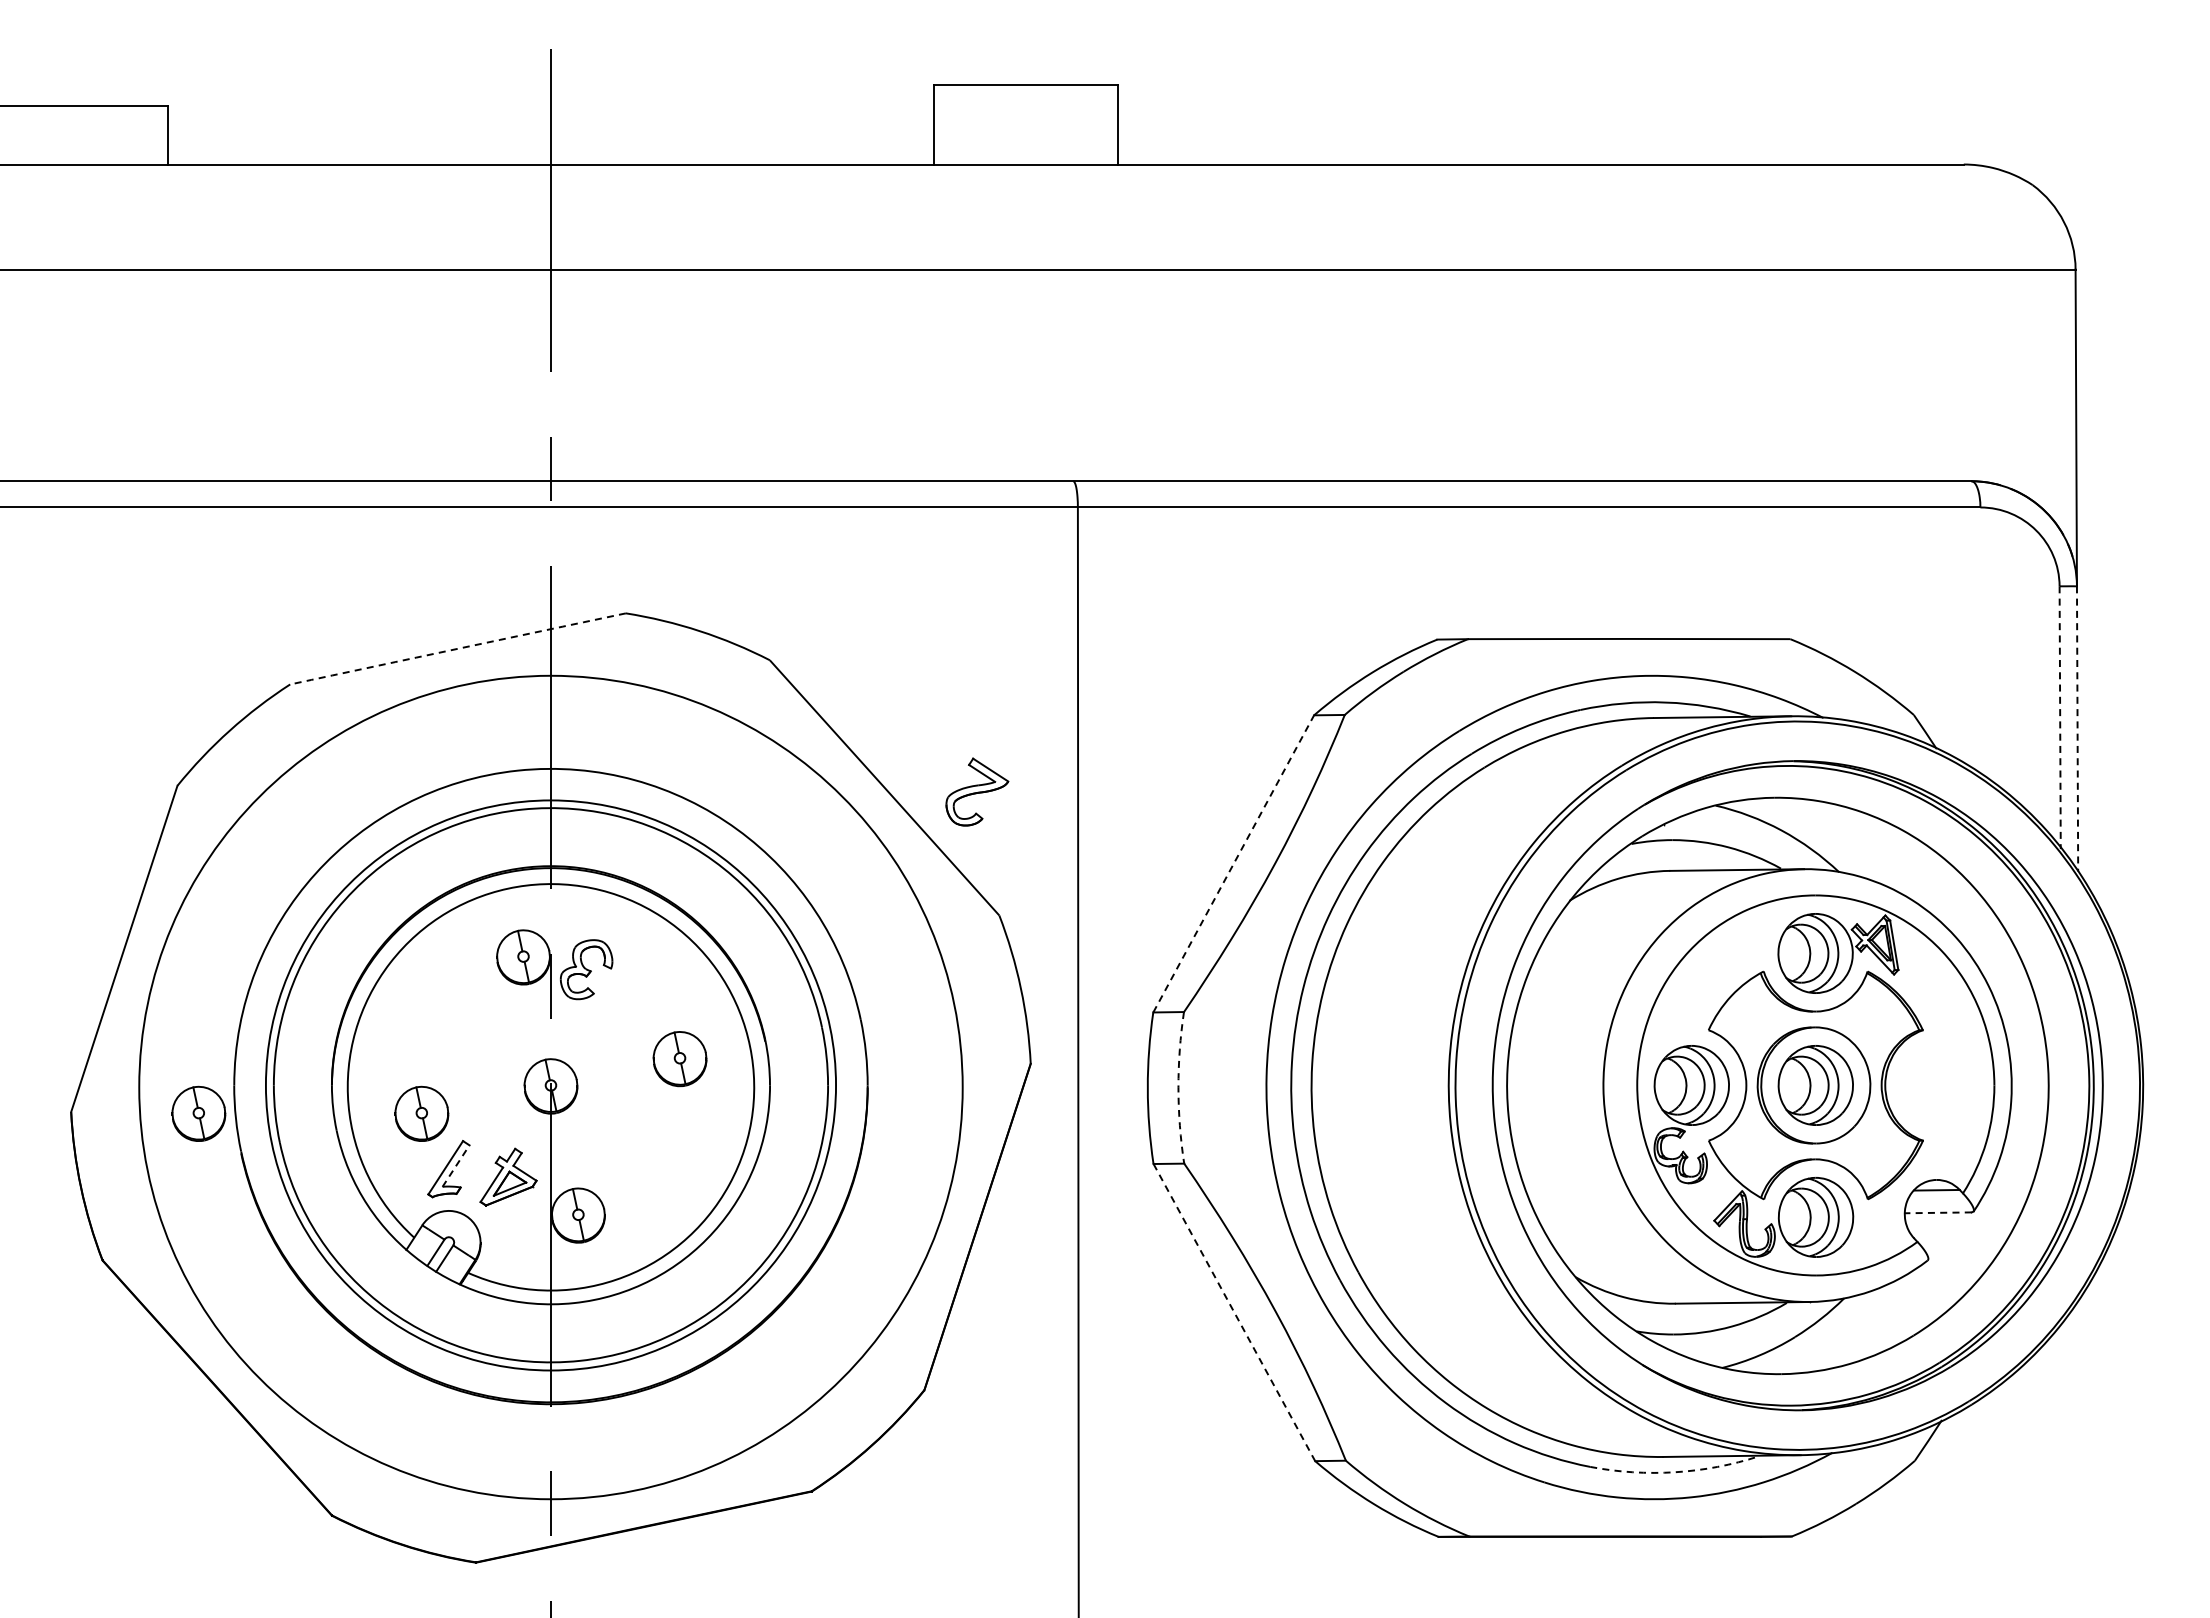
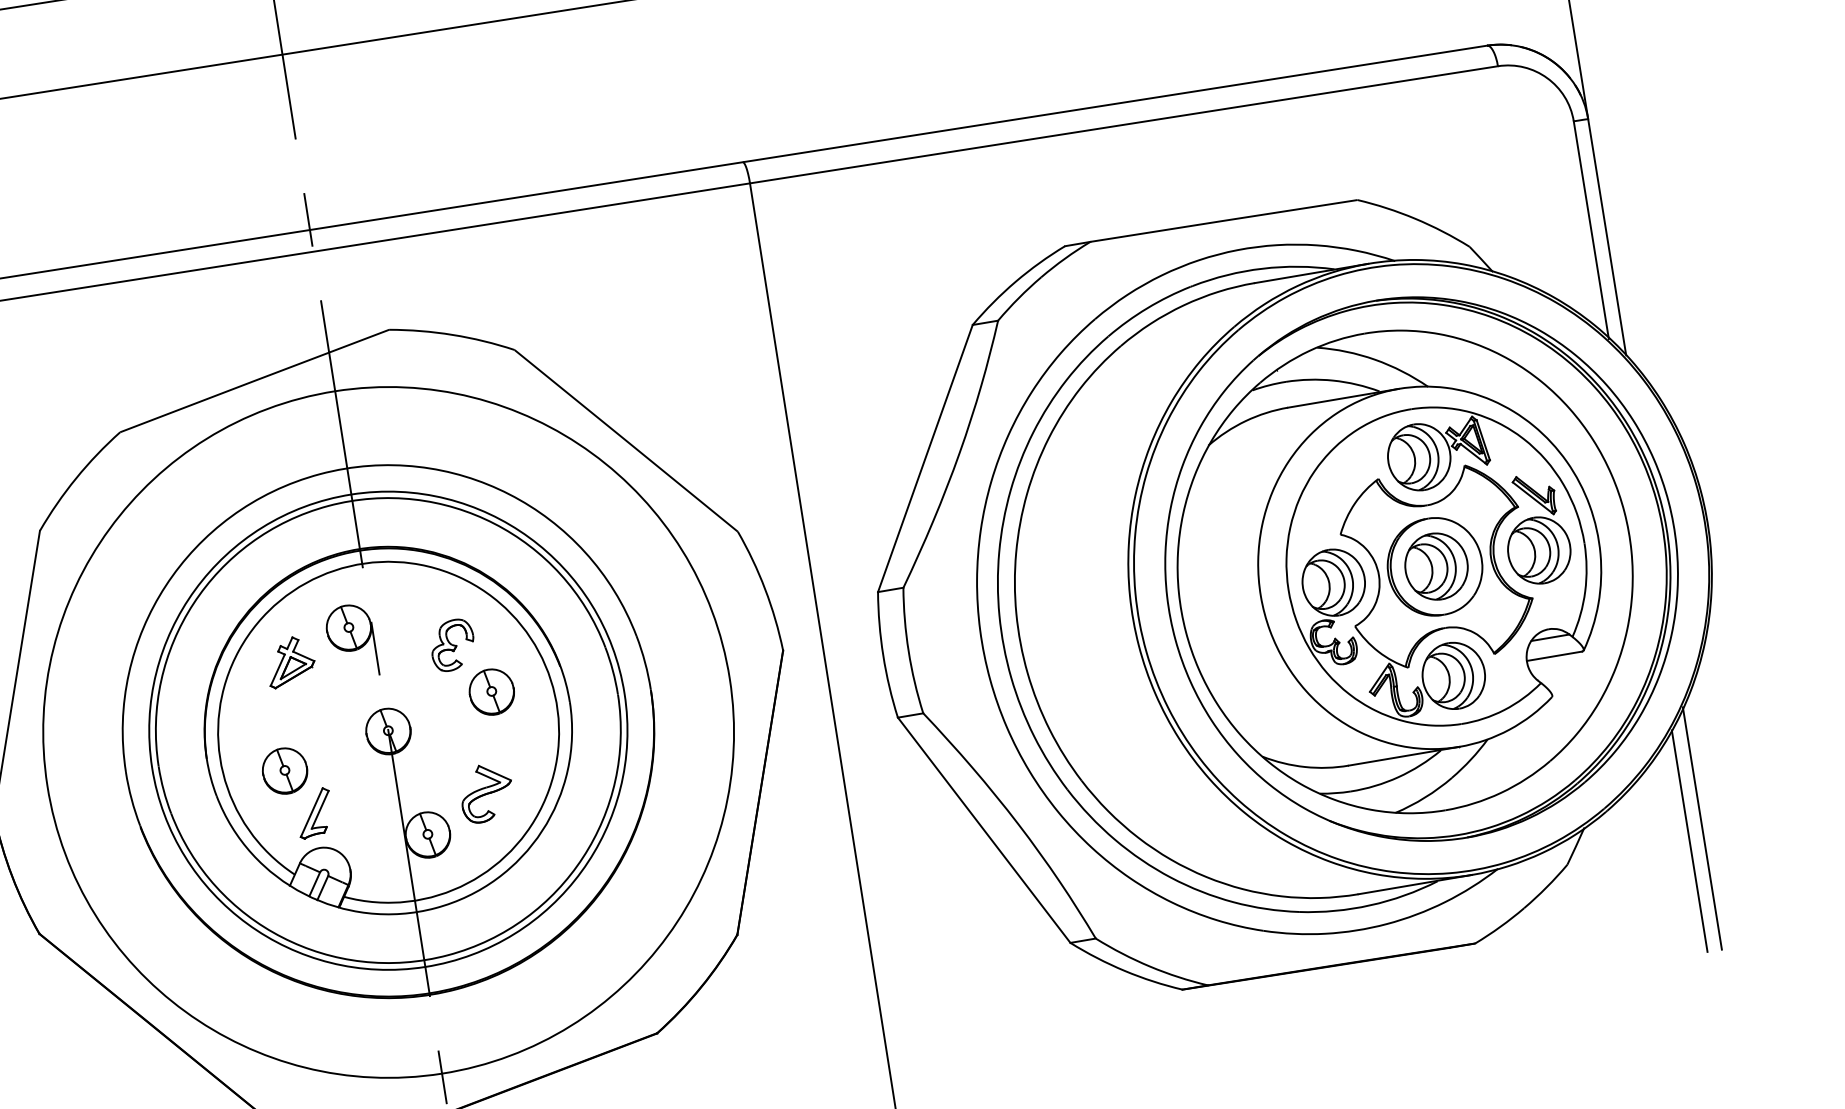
arc: (458, 648) -> (255, 380), dashed -> solid
line: (2060, 718) -> (1591, 230), dashed -> solid
line: (2077, 728) -> (1607, 236), dashed -> solid
part: (977, 791) -> (486, 792), moved
line: (1233, 863) -> (925, 458), dashed -> solid
part: (586, 969) -> (452, 645), moved
part: (1939, 1059) -> (1535, 529), added
arc: (1178, 1087) -> (908, 651), dashed -> solid
part: (198, 1113) -> (99, 799), removed
line: (456, 1166) -> (320, 810), dashed -> solid
part: (508, 1176) -> (290, 661), moved
line: (1937, 1212) -> (1553, 656), dashed -> solid
line: (1234, 1313) -> (984, 831), dashed -> solid
line: (2080, 1442) -> (1702, 828), added
line: (2062, 1455) -> (1688, 841), added
arc: (1675, 1472) -> (1370, 905), dashed -> solid

